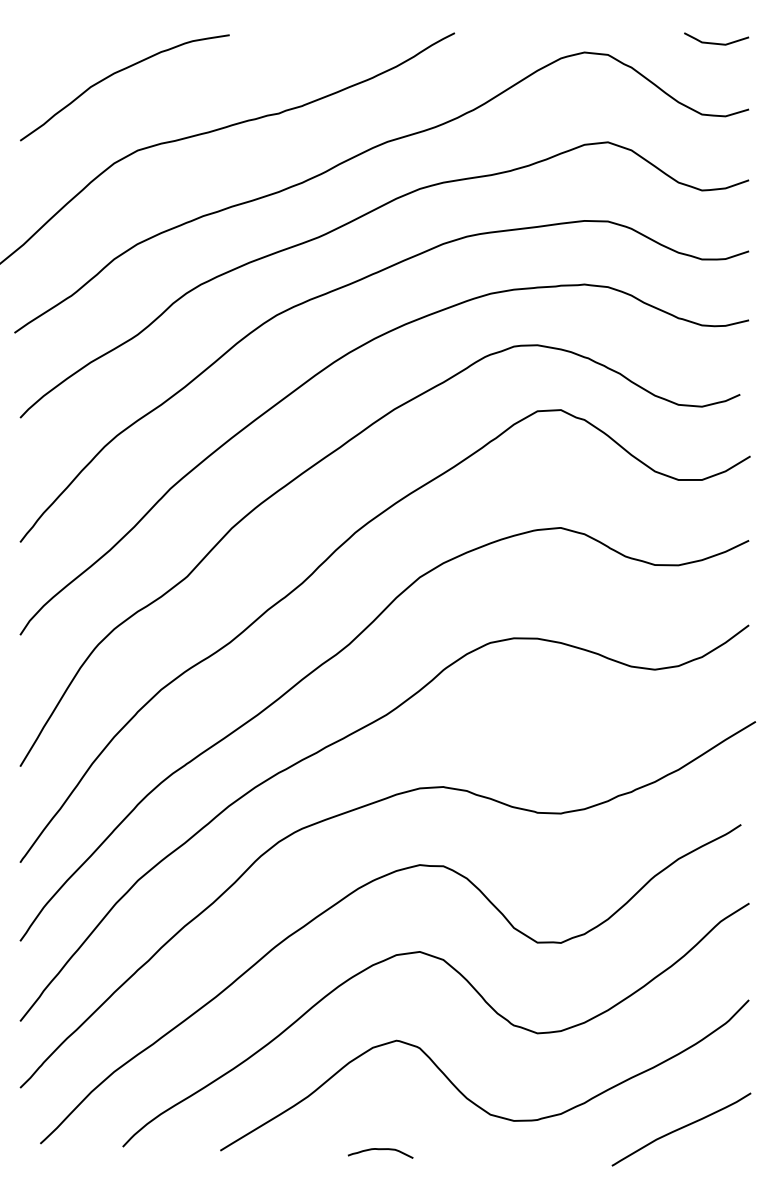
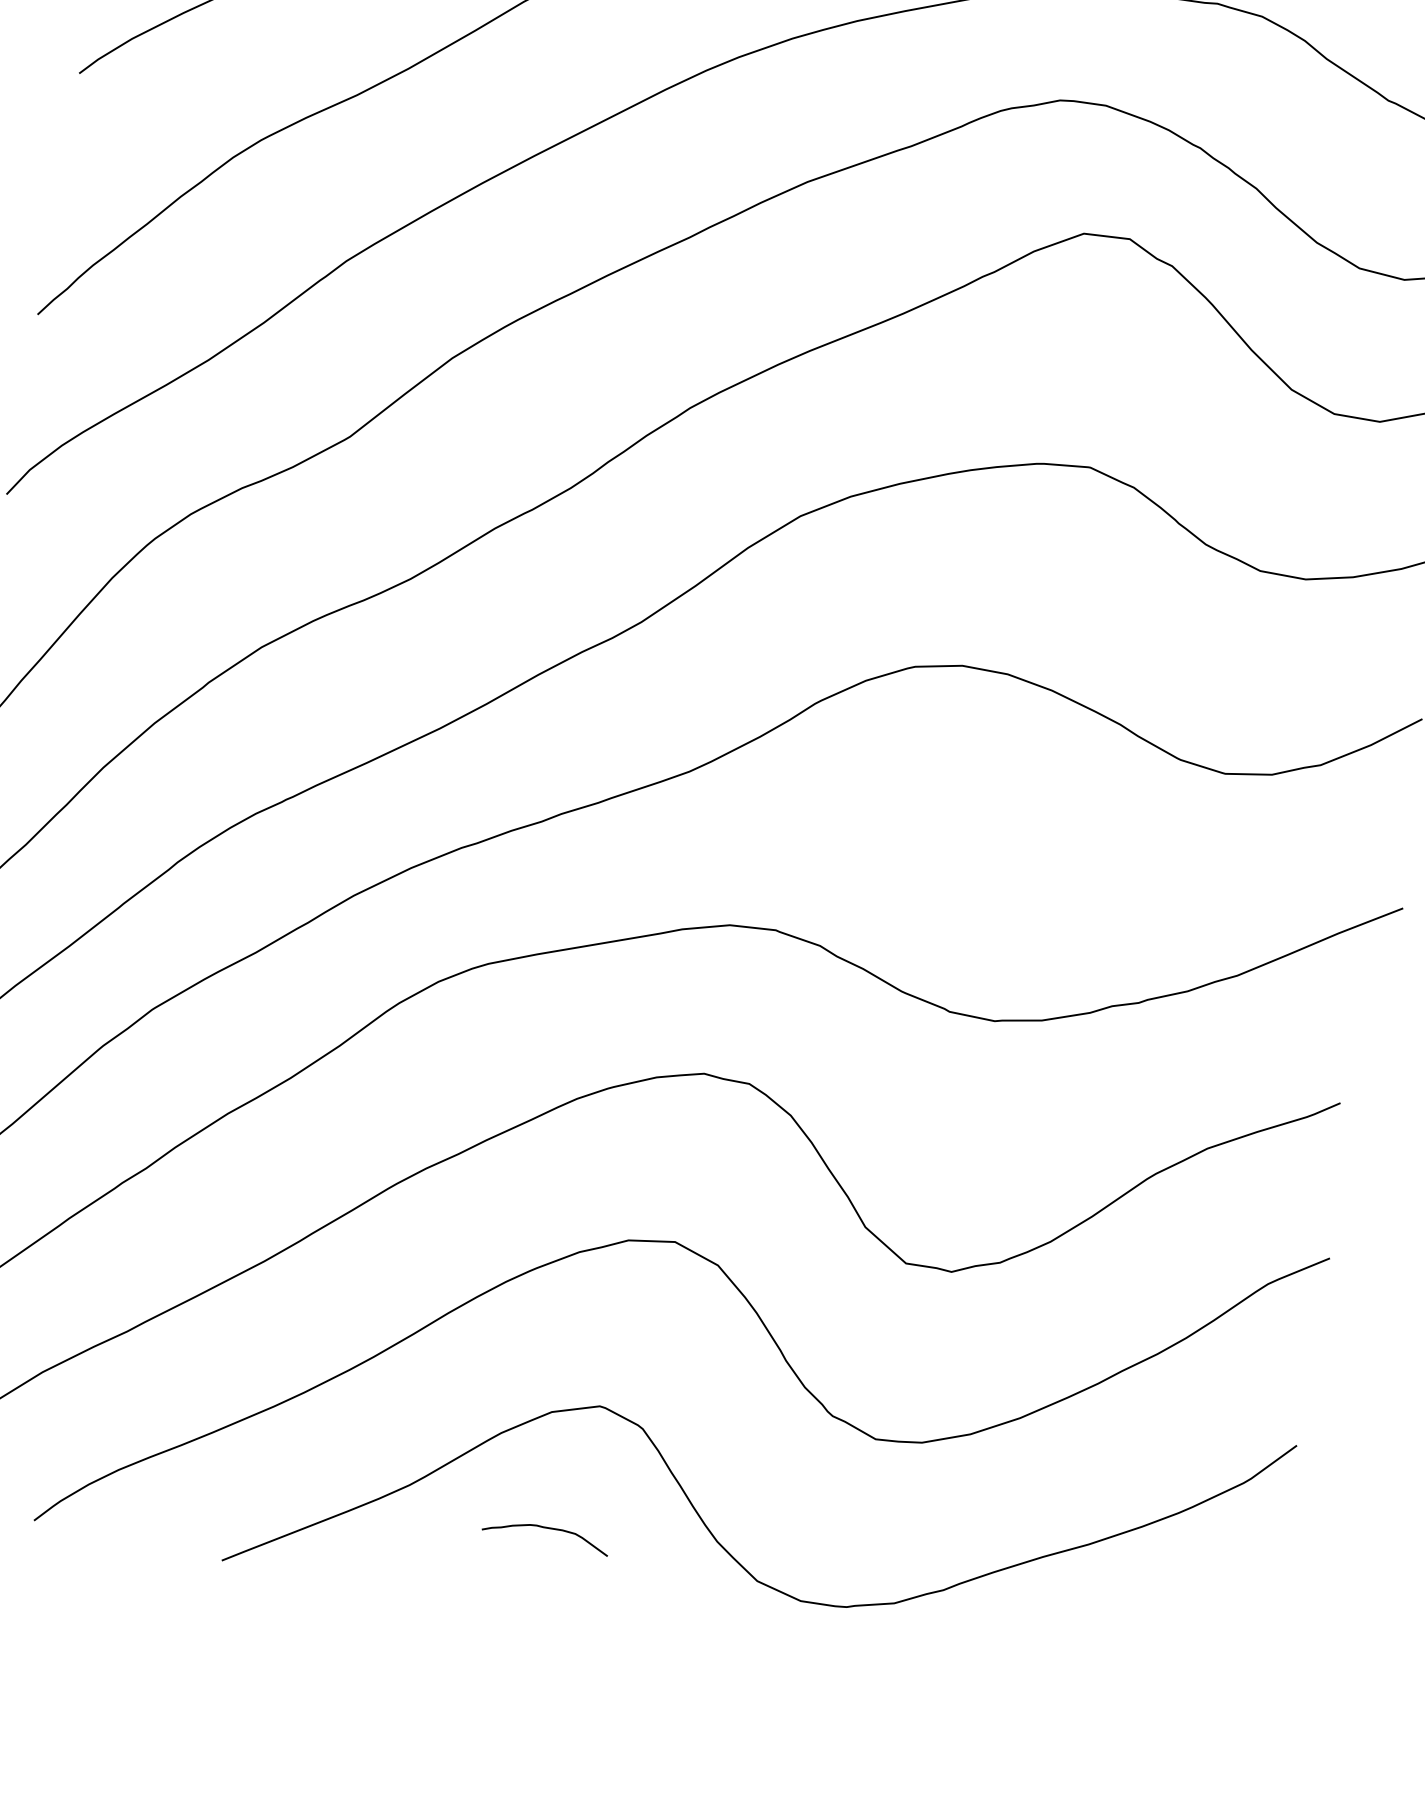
curve: (681, 1129) -> (1122, 1673), removed
curve: (380, 1150) -> (546, 1530), moved

